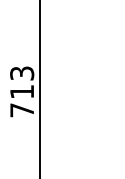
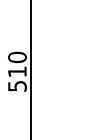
text: (22, 91) -> (17, 71), 713 -> 510

